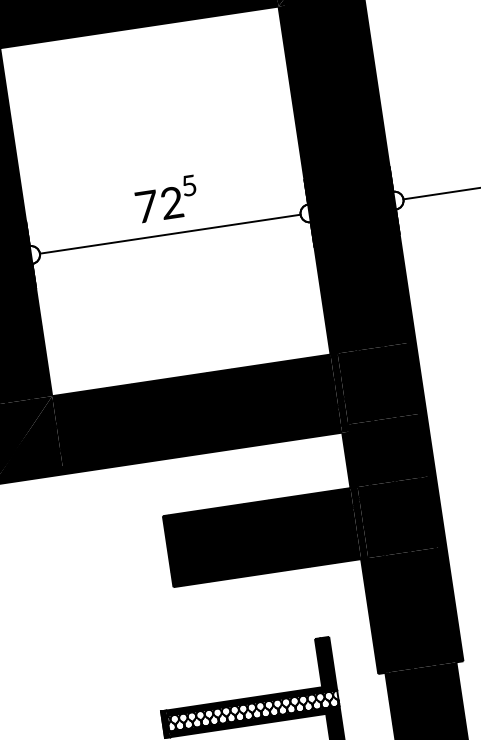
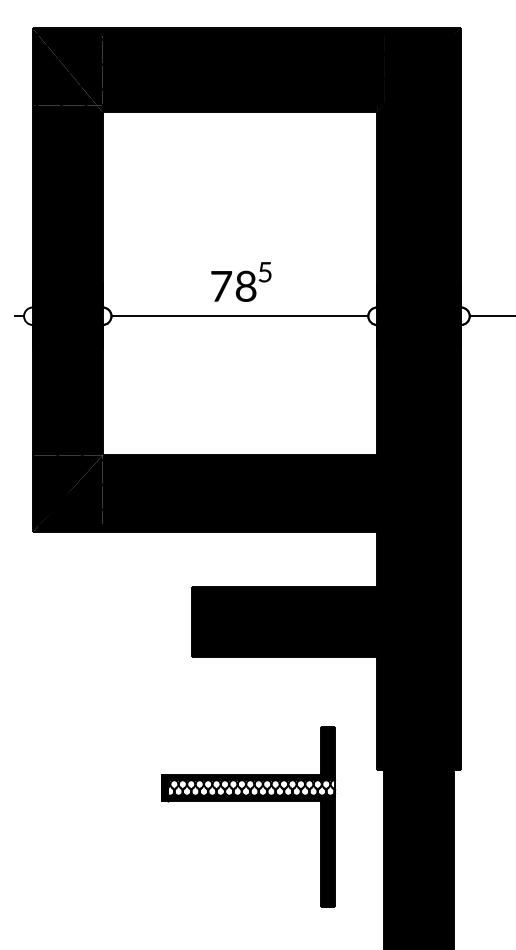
text: (171, 203) -> (245, 286), 72 -> 78

